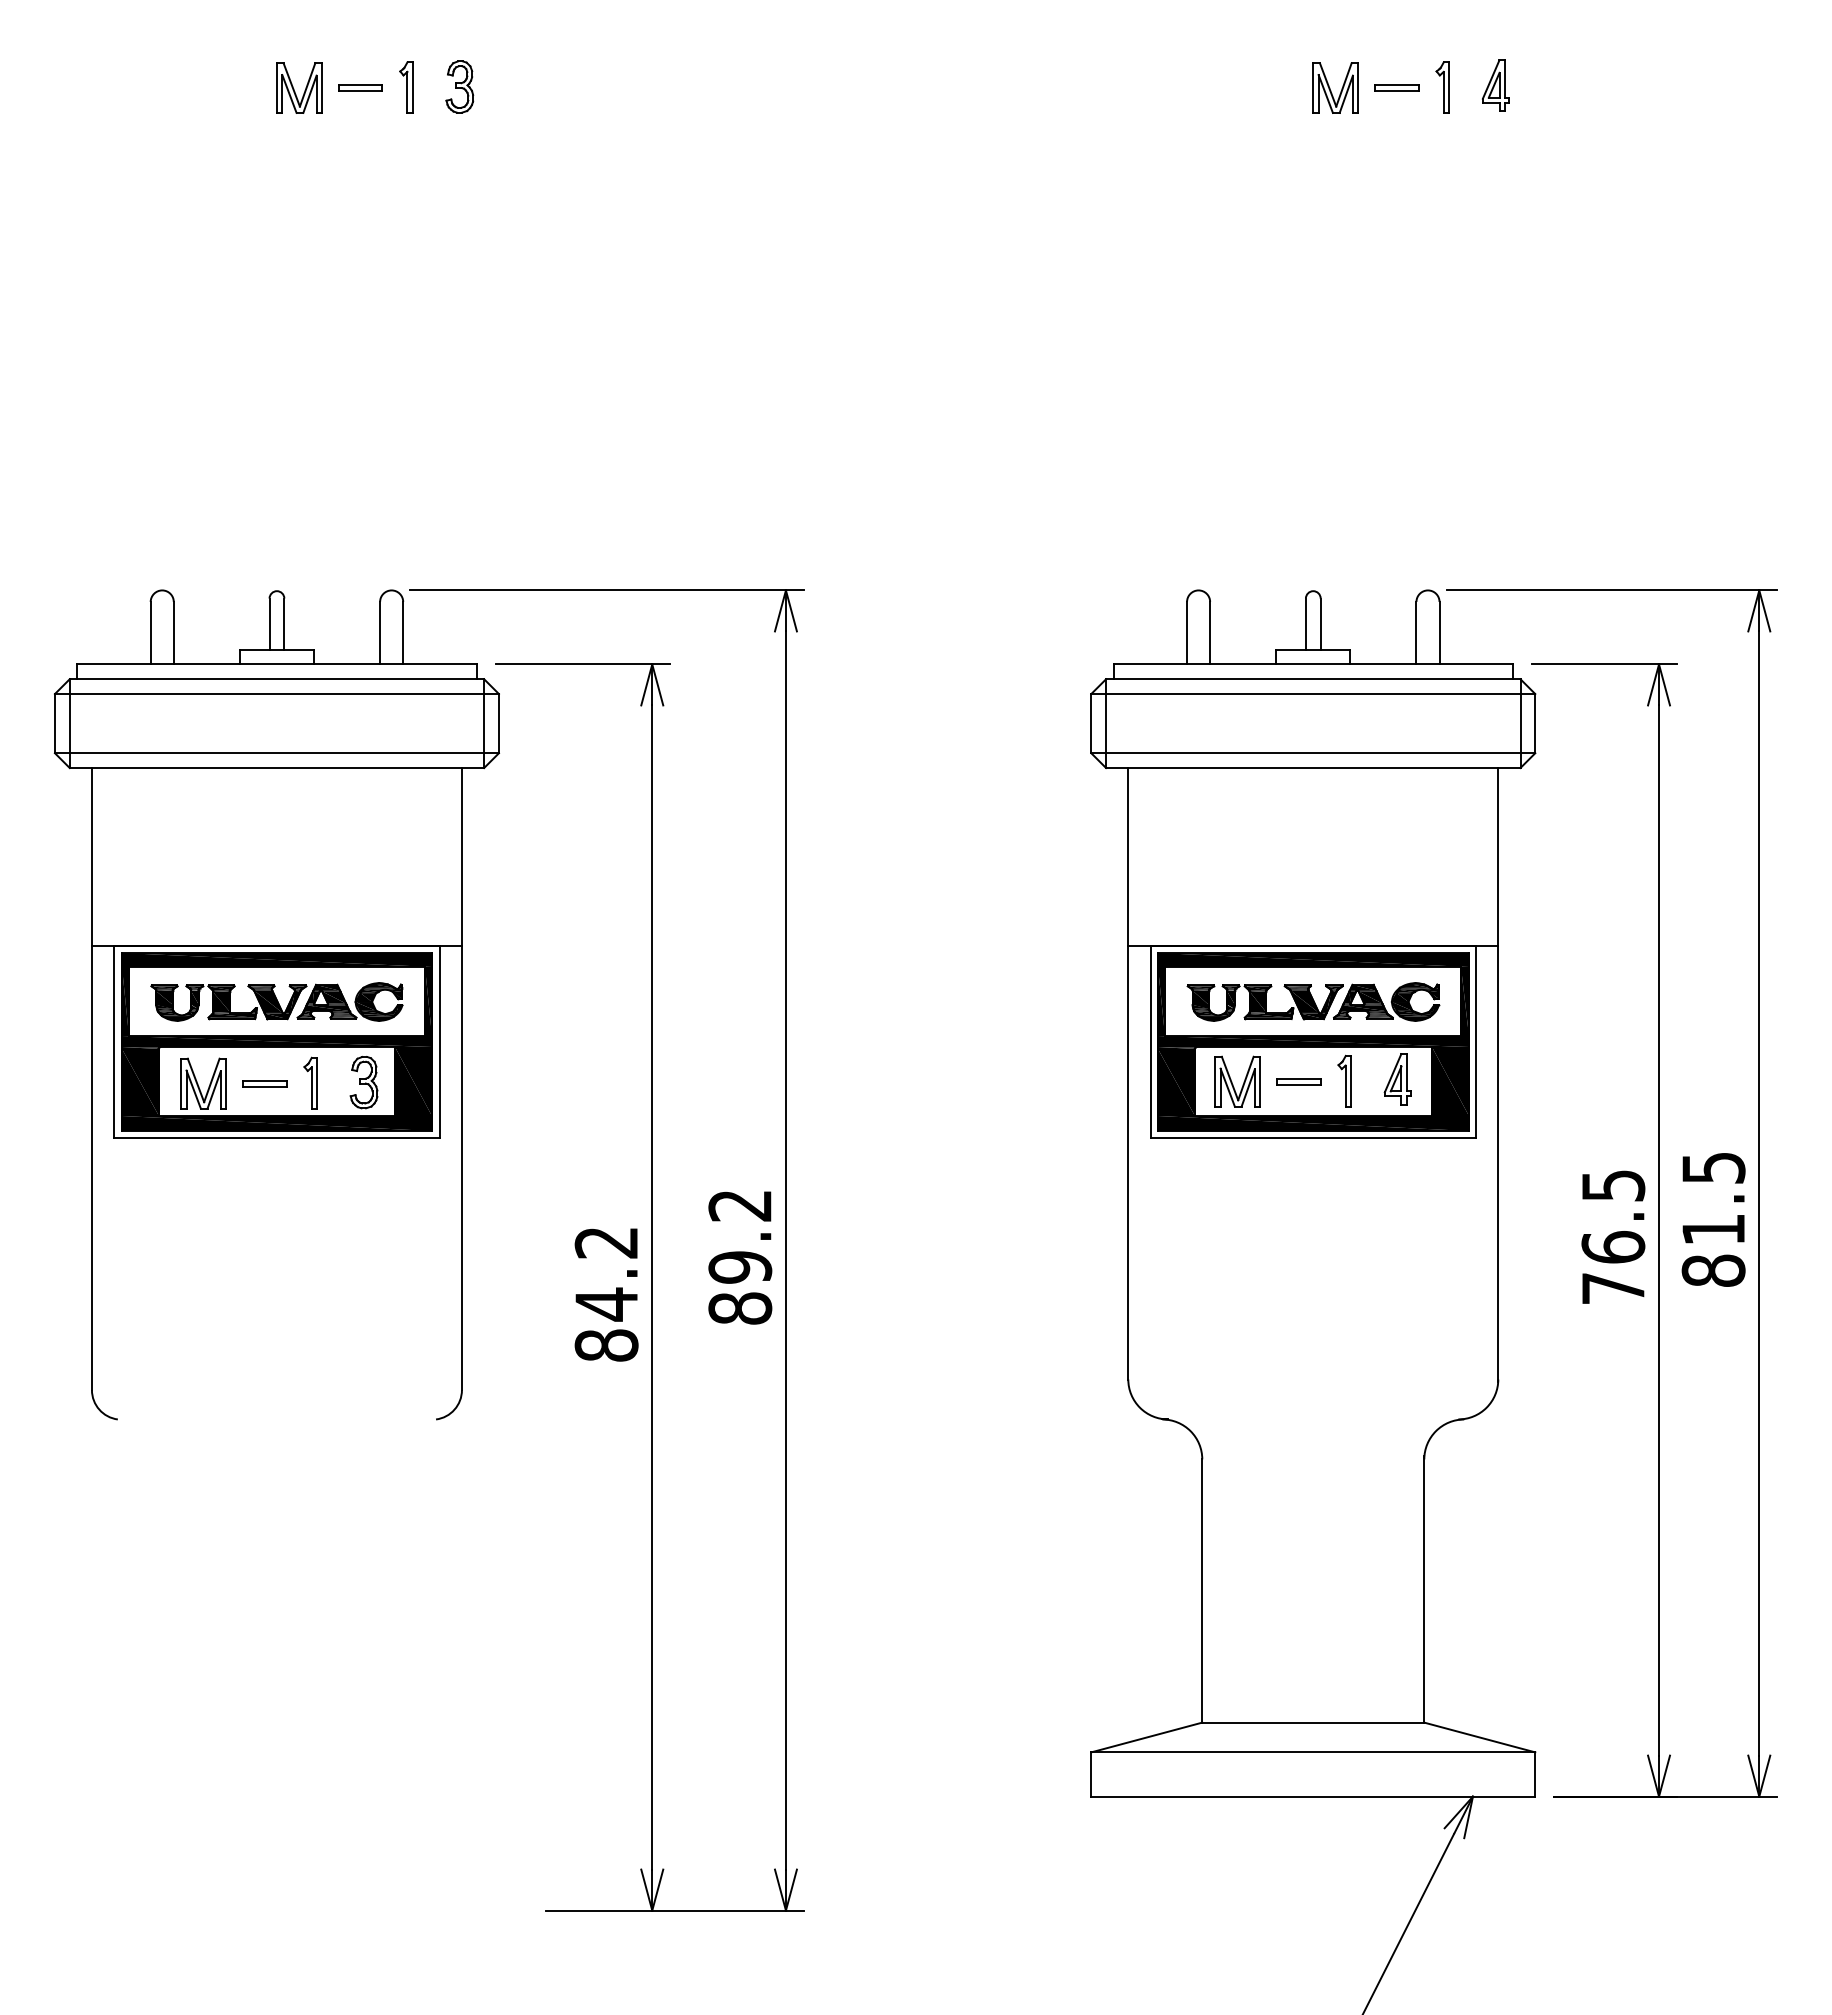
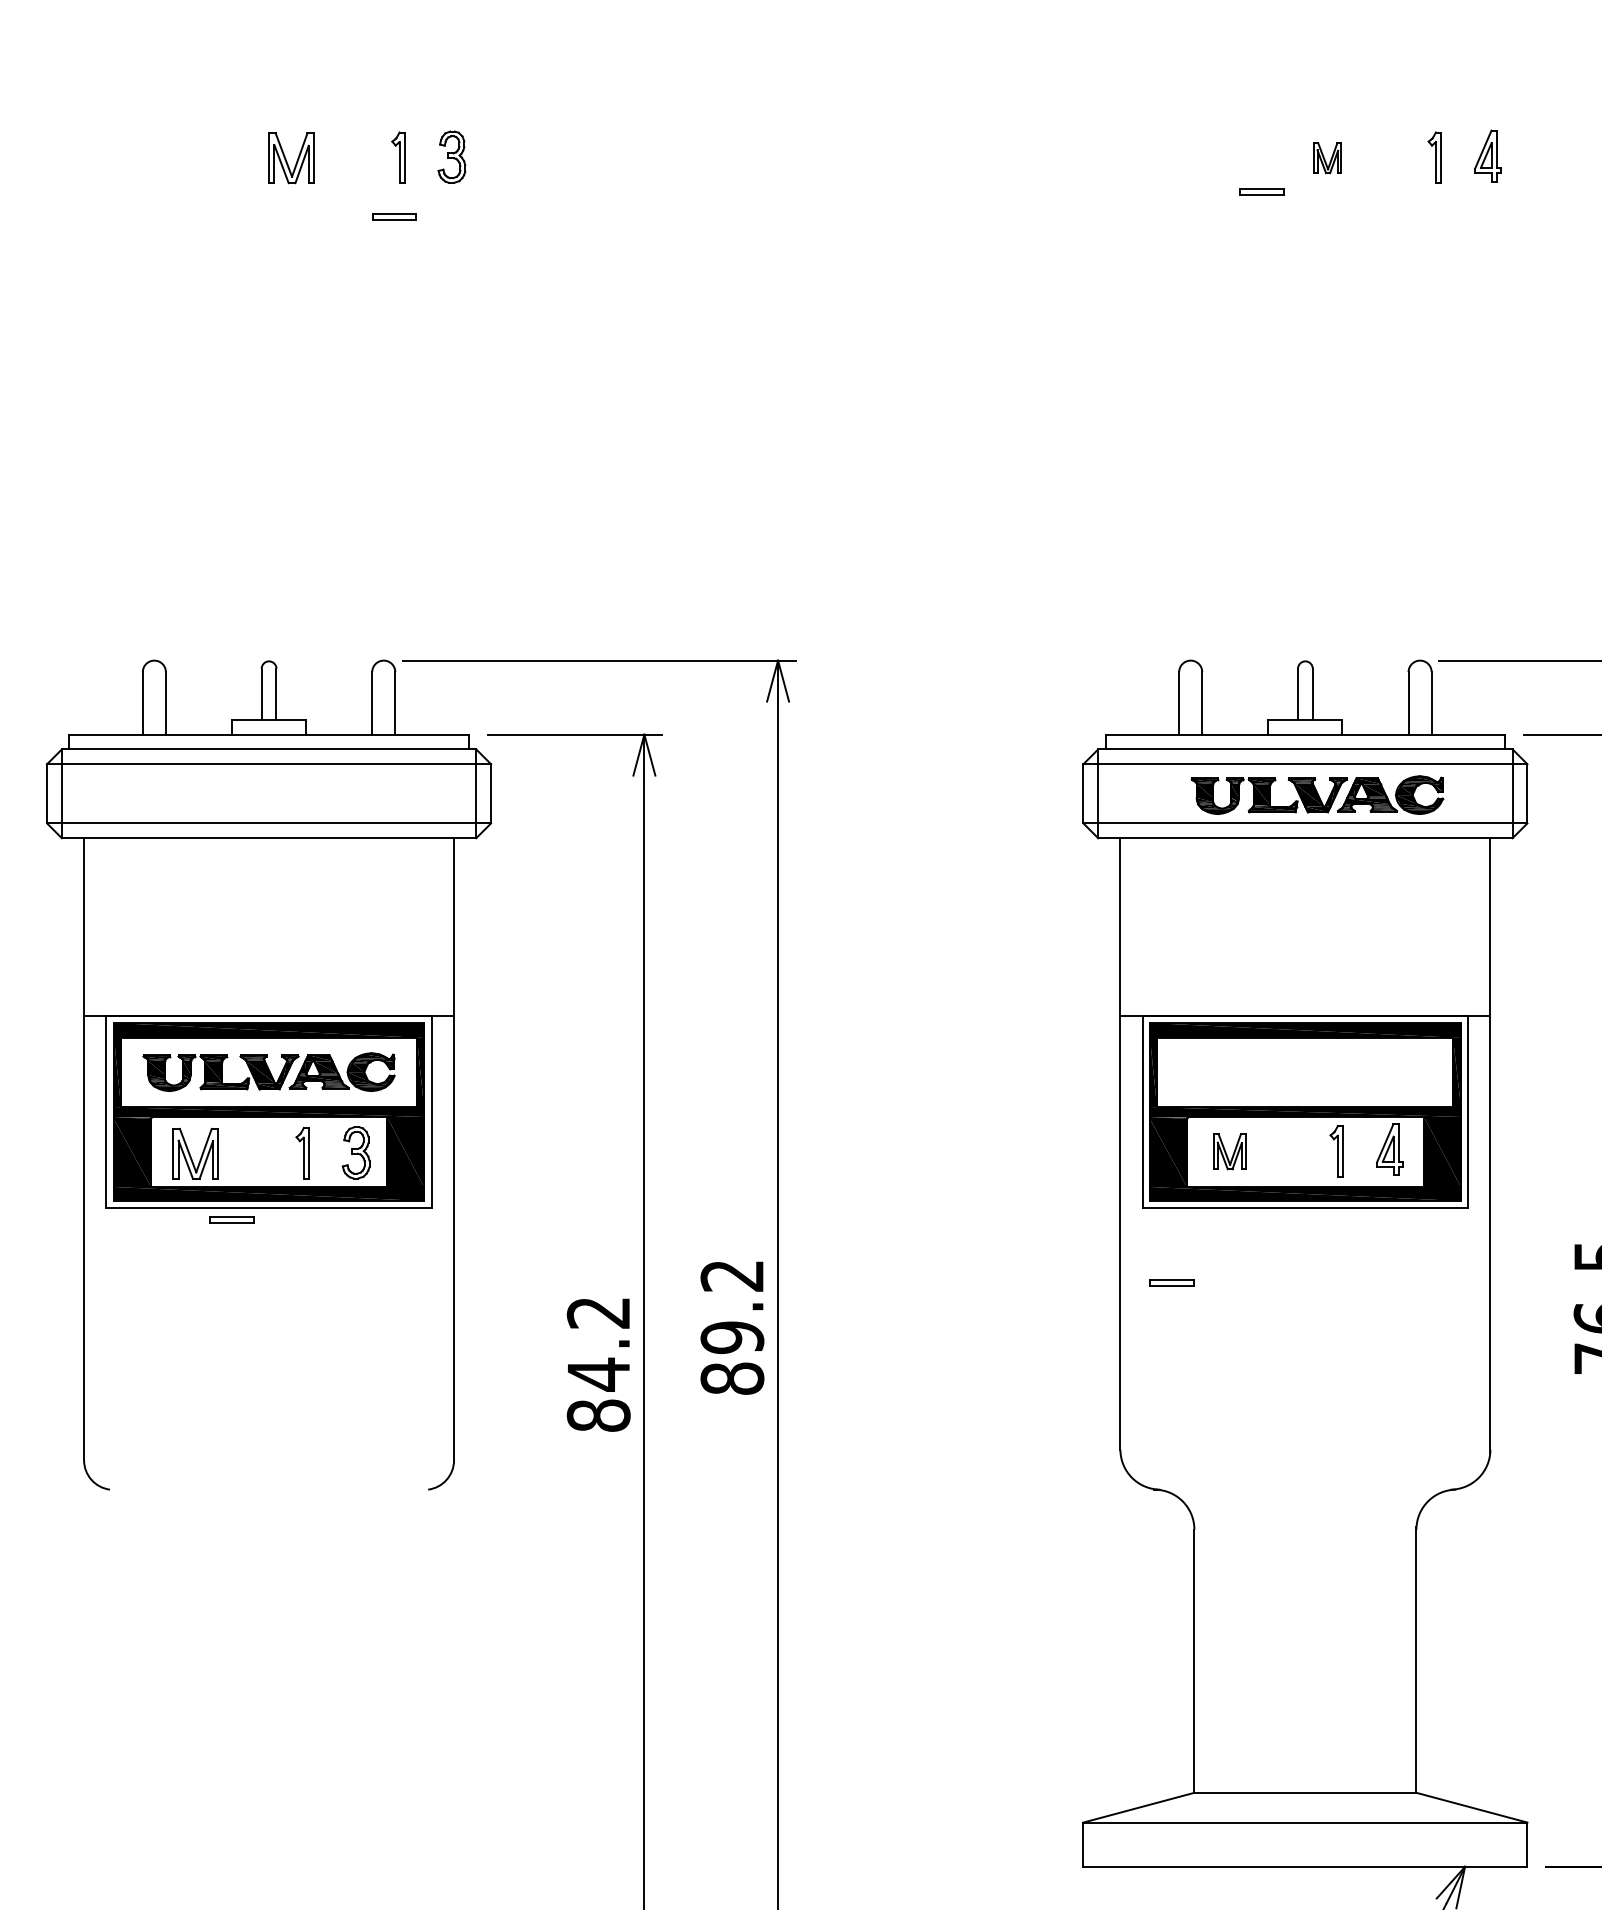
part: (360, 87) -> (394, 216), moved
part: (1335, 87) -> (1327, 157), size x0.6
part: (1396, 87) -> (1261, 191), moved
part: (1313, 1001) -> (1317, 794), moved
part: (1237, 1081) -> (1229, 1151), size x0.7
part: (1298, 1081) -> (1171, 1282), moved
part: (264, 1083) -> (231, 1219), moved

